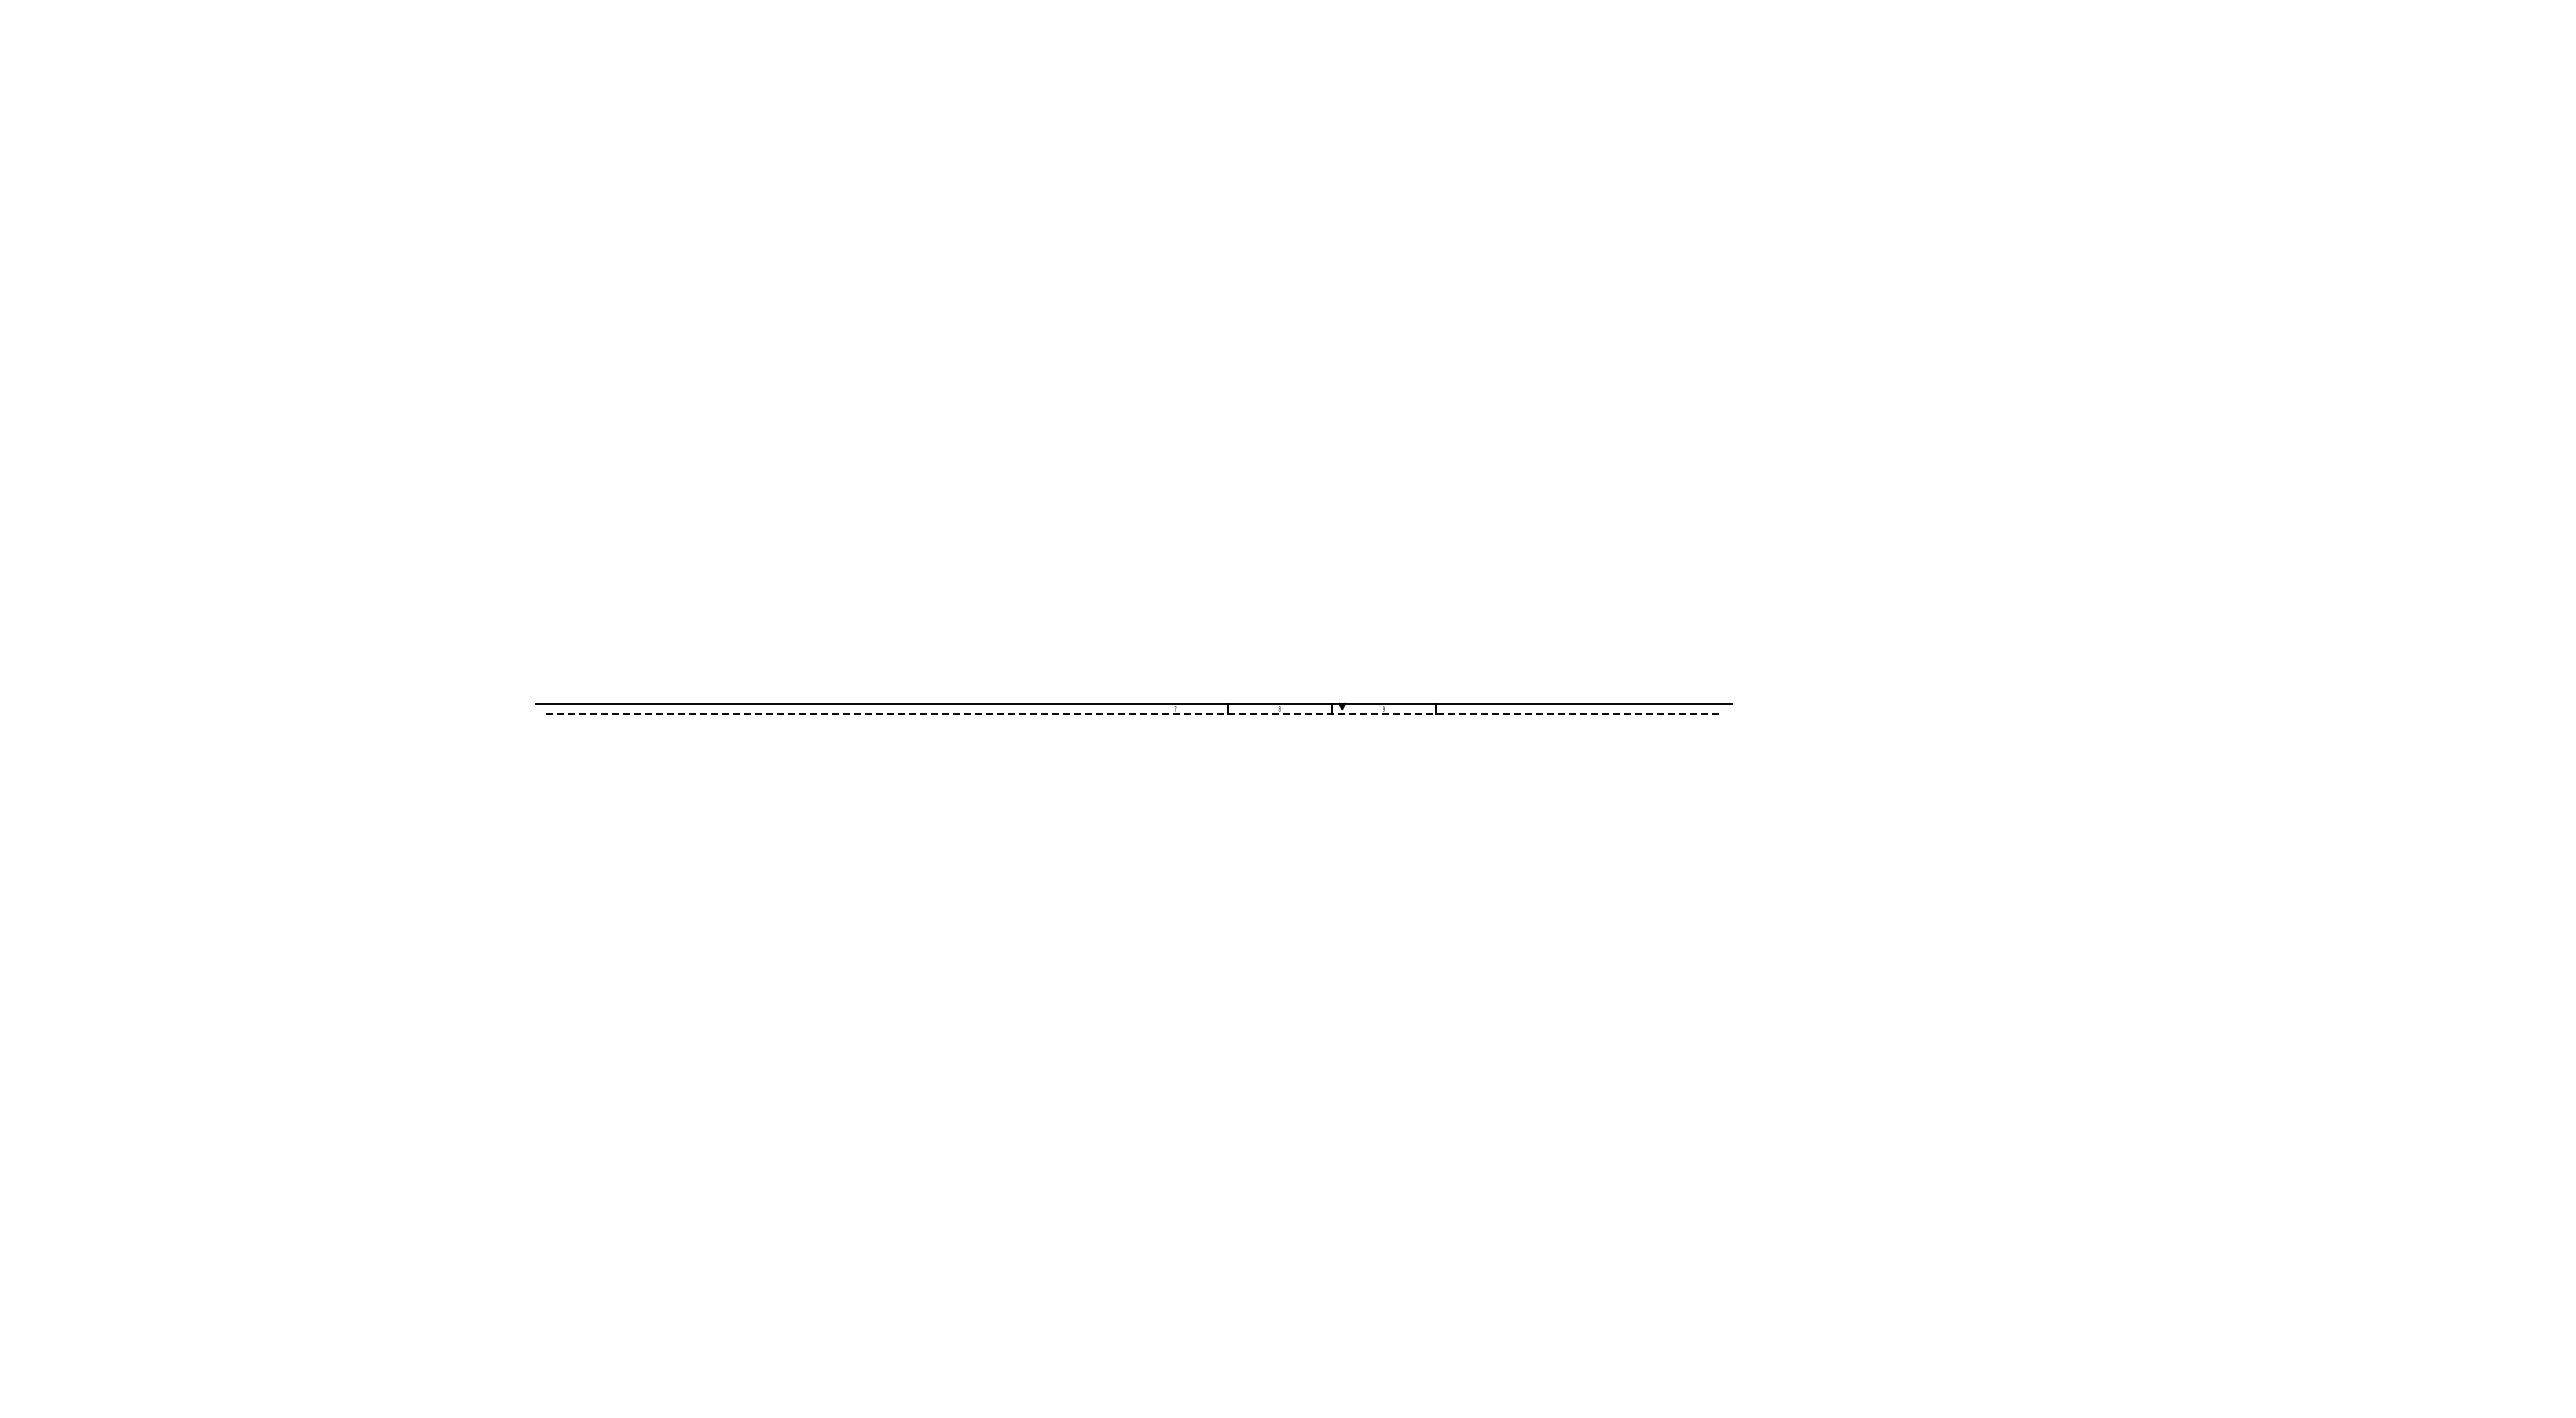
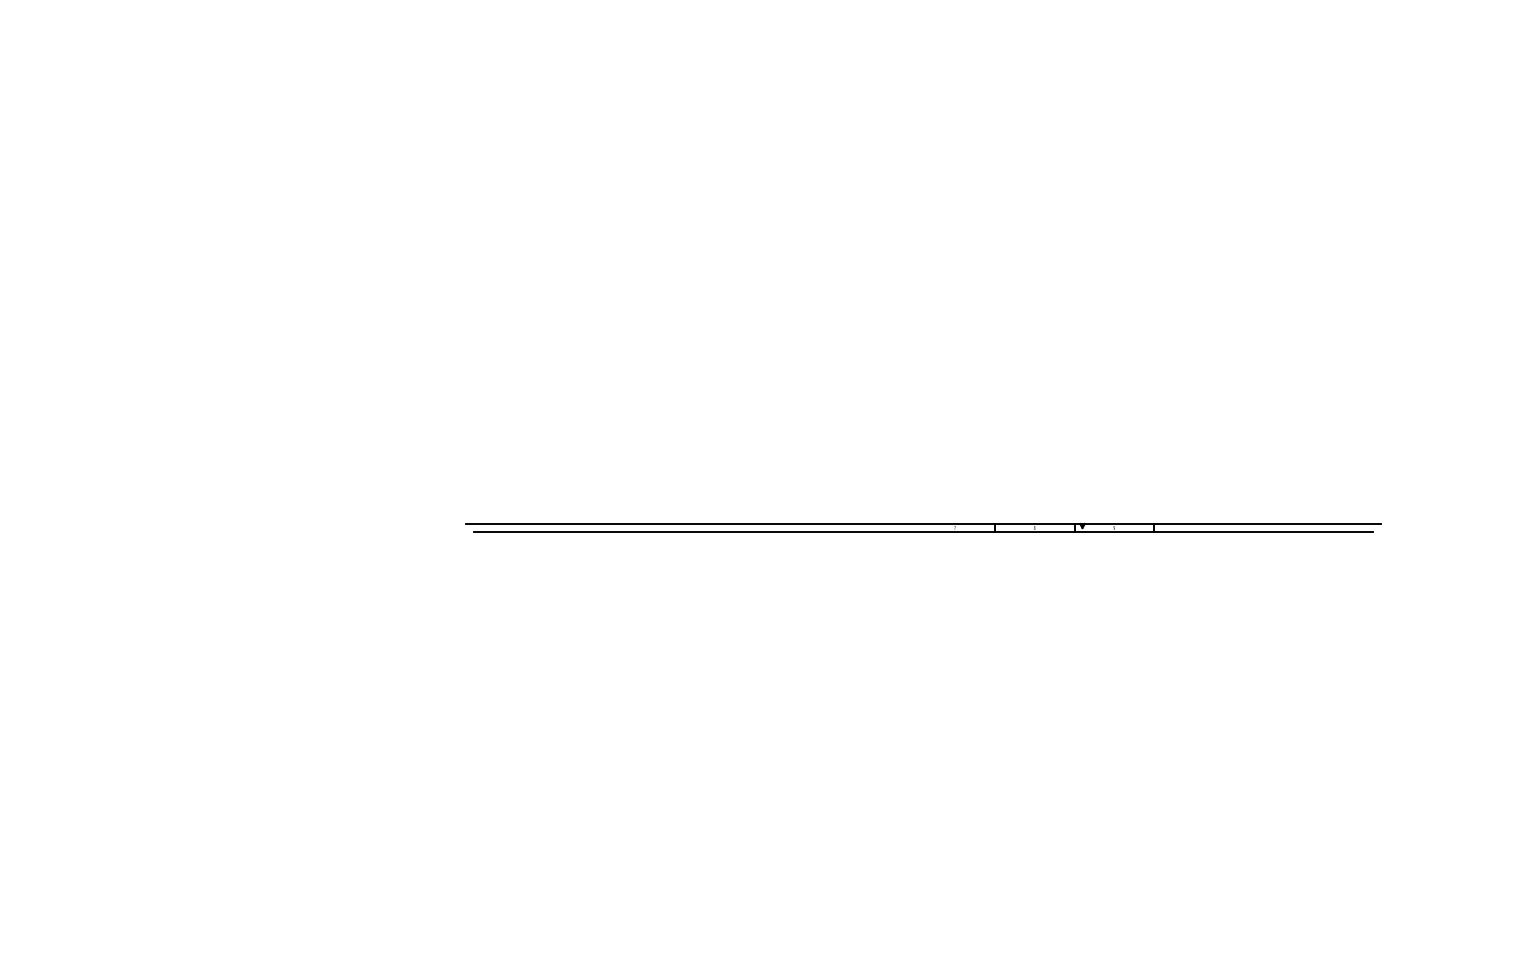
line: (1133, 714) -> (922, 532), dashed -> solid

